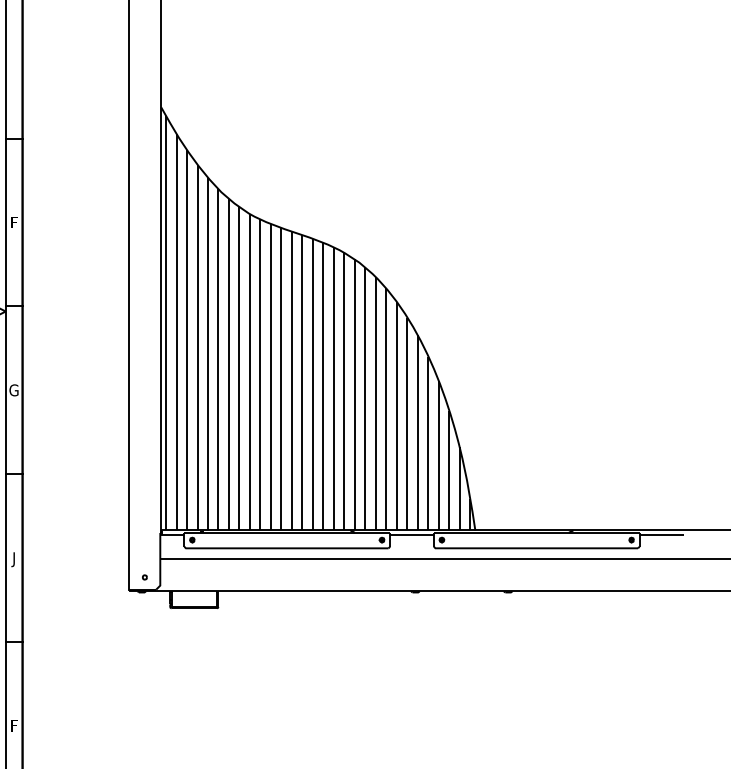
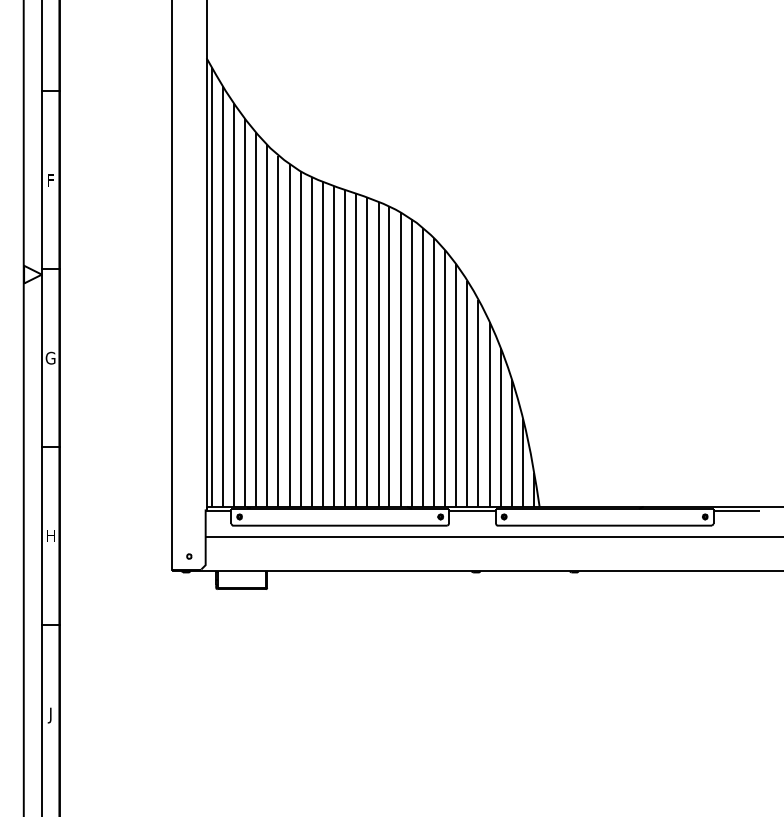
text: (13, 559) -> (50, 537), J -> H
text: (13, 727) -> (50, 715), F -> J

